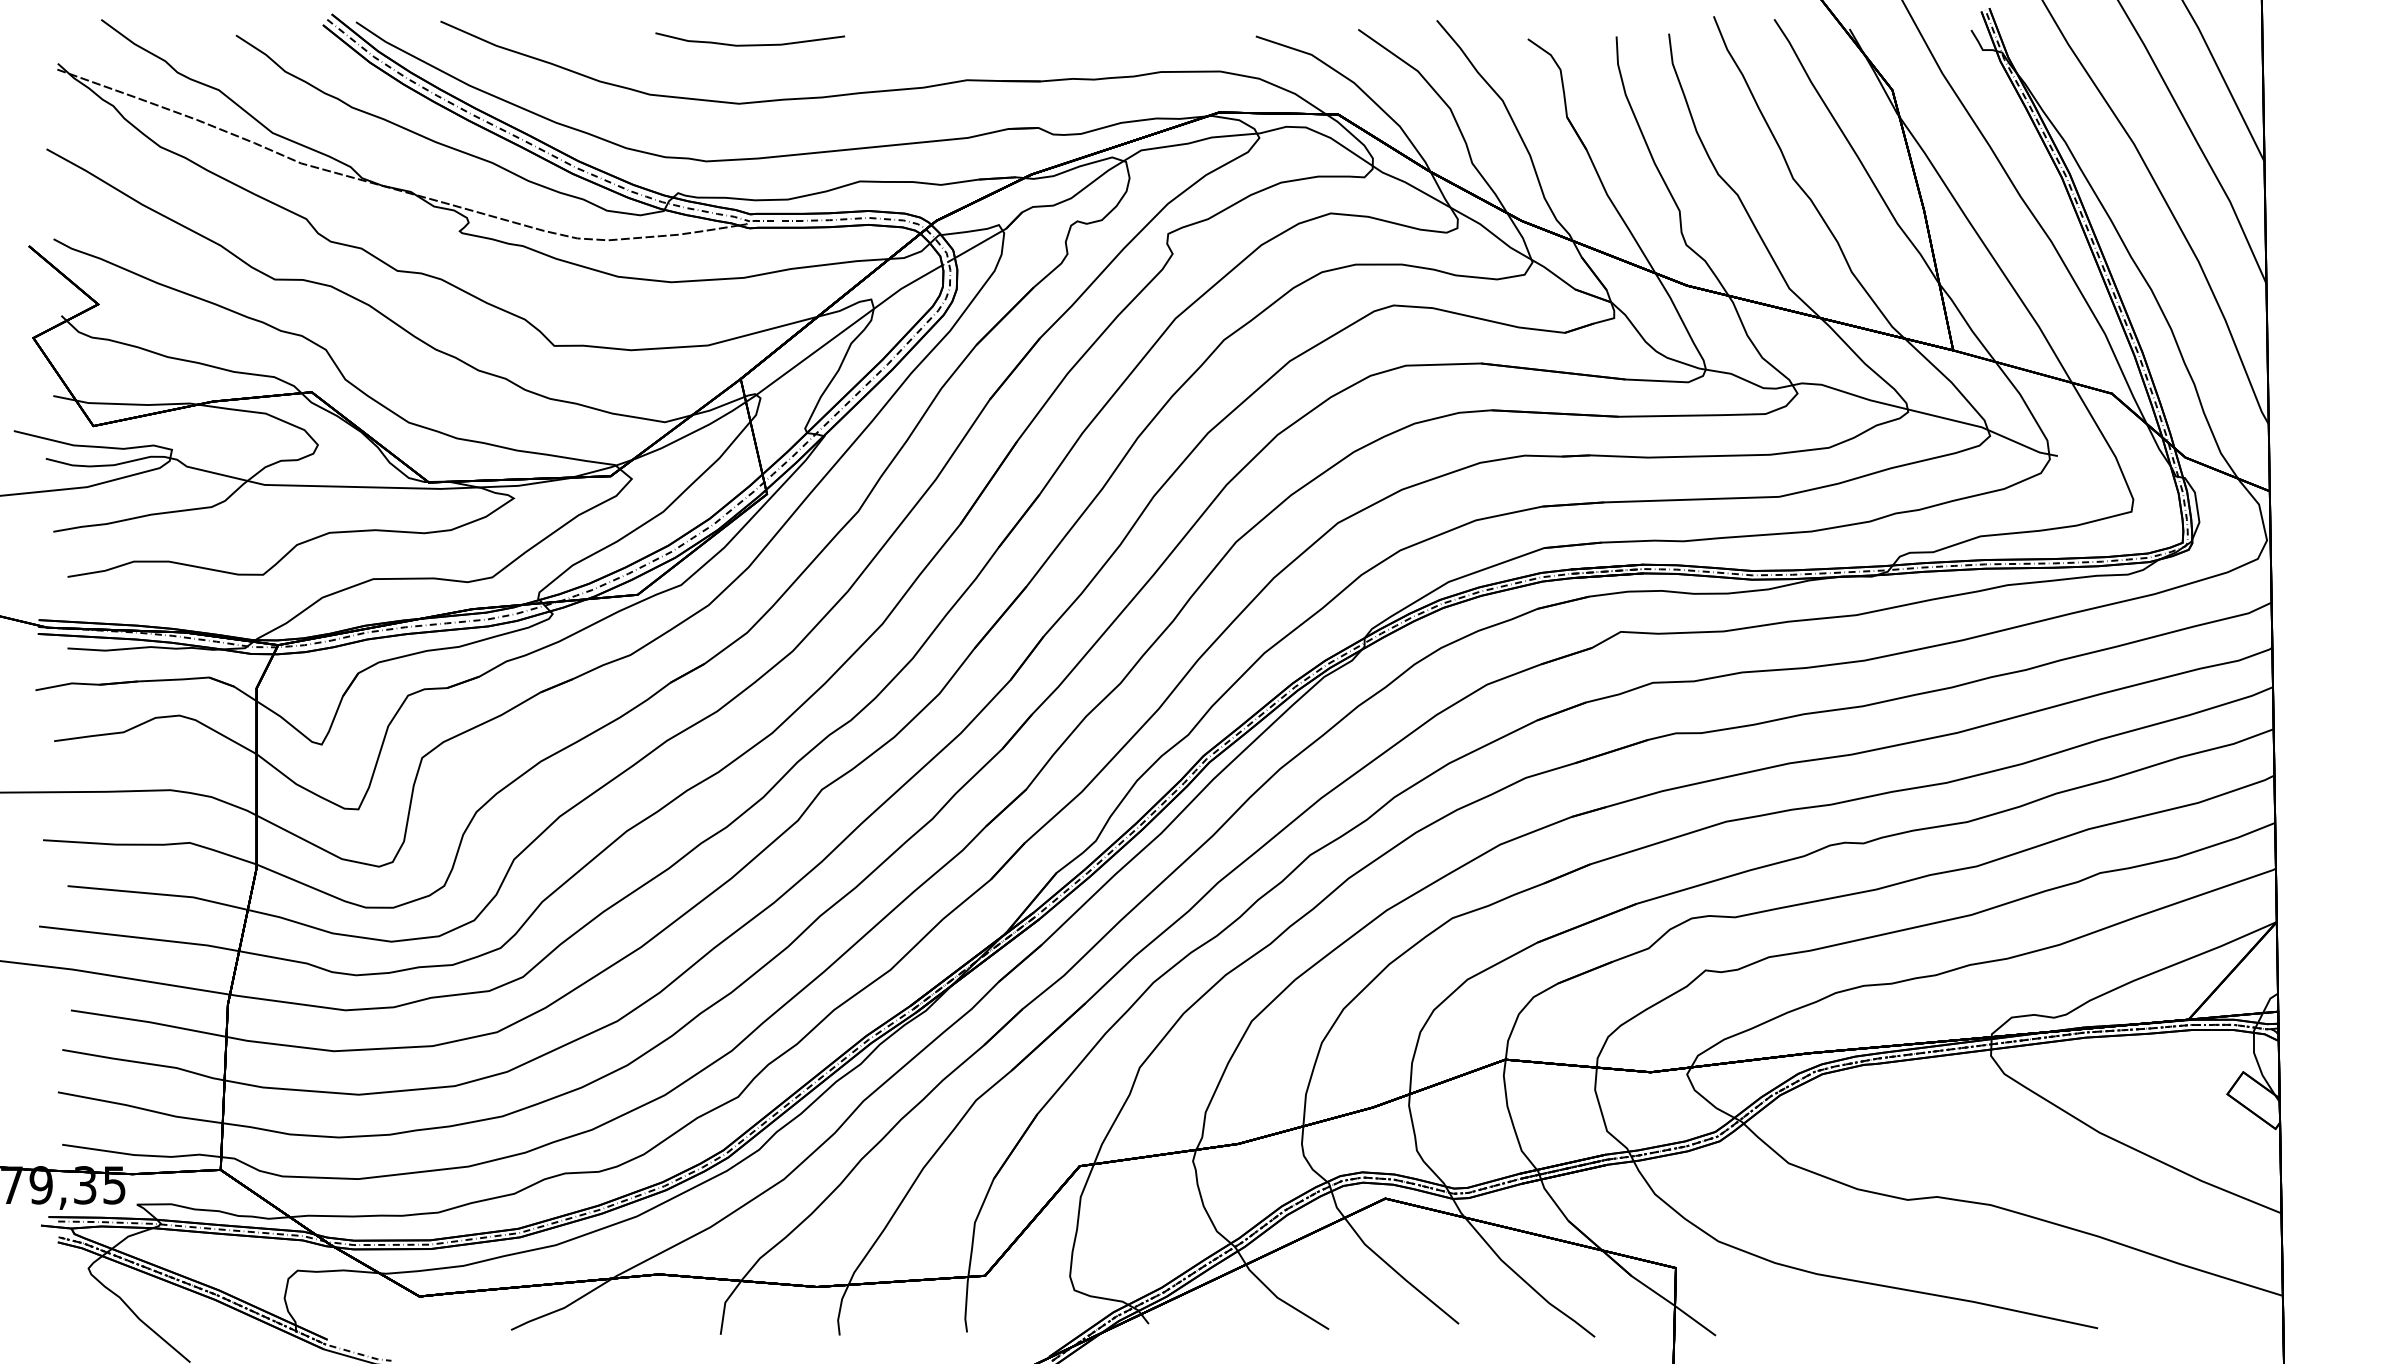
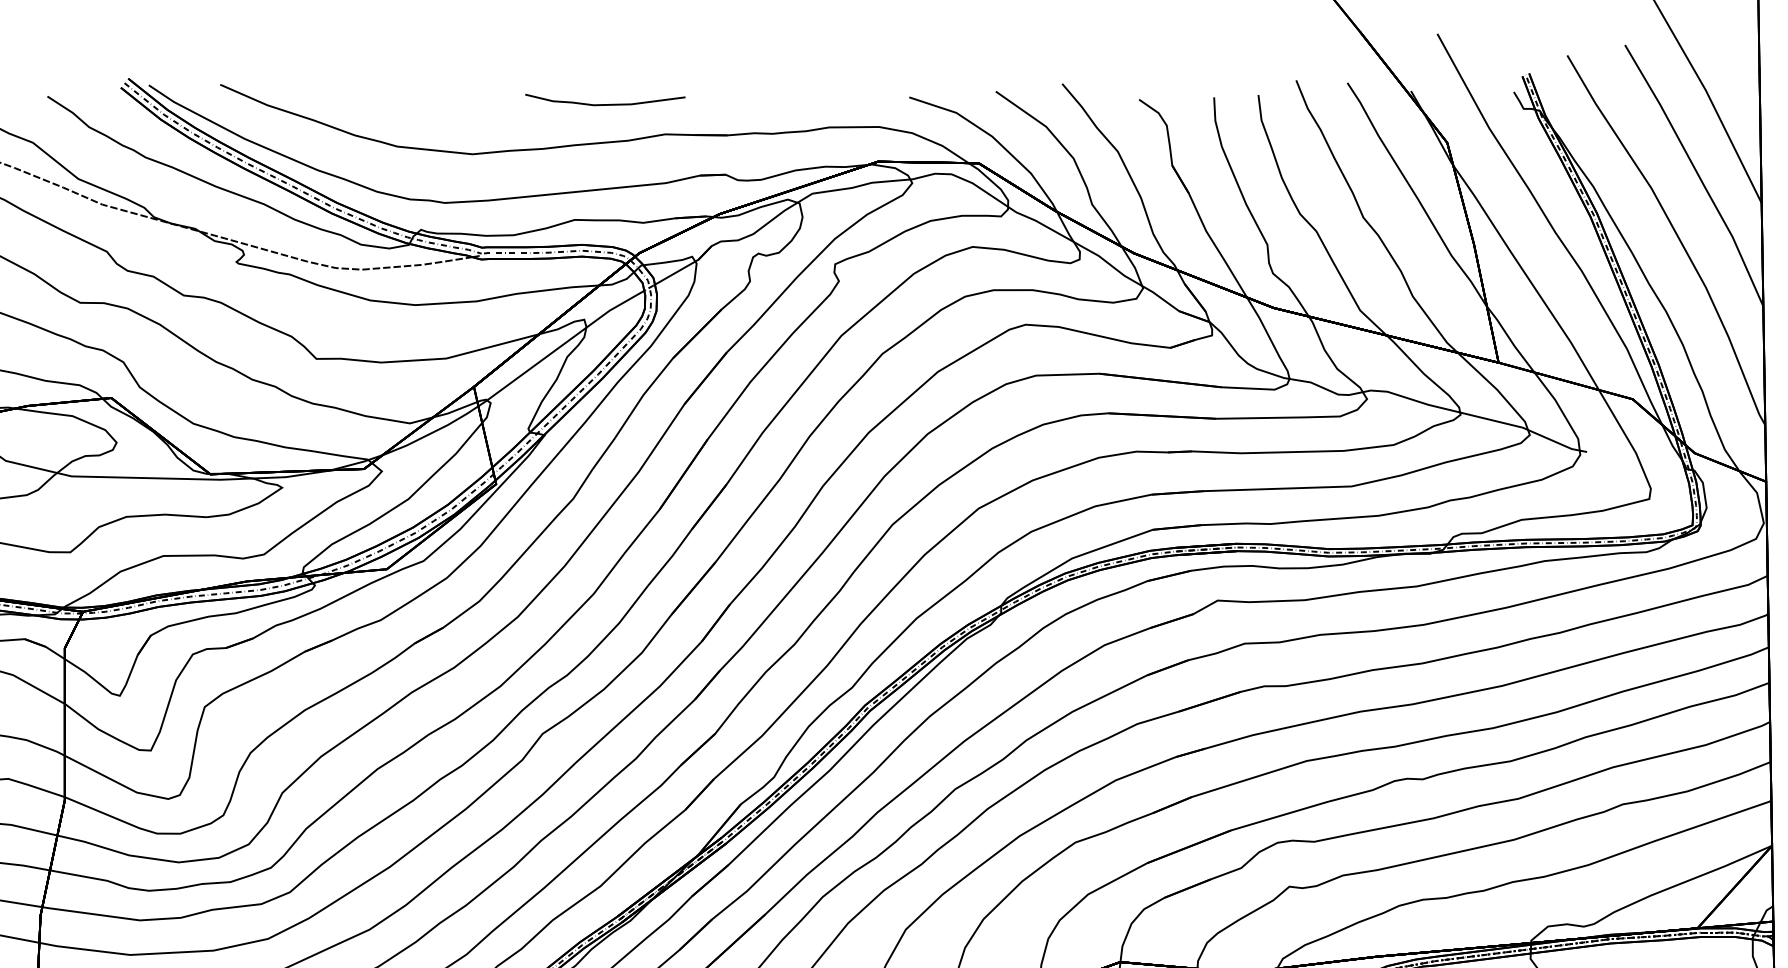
curve: (749, 44) -> (604, 104), moved

